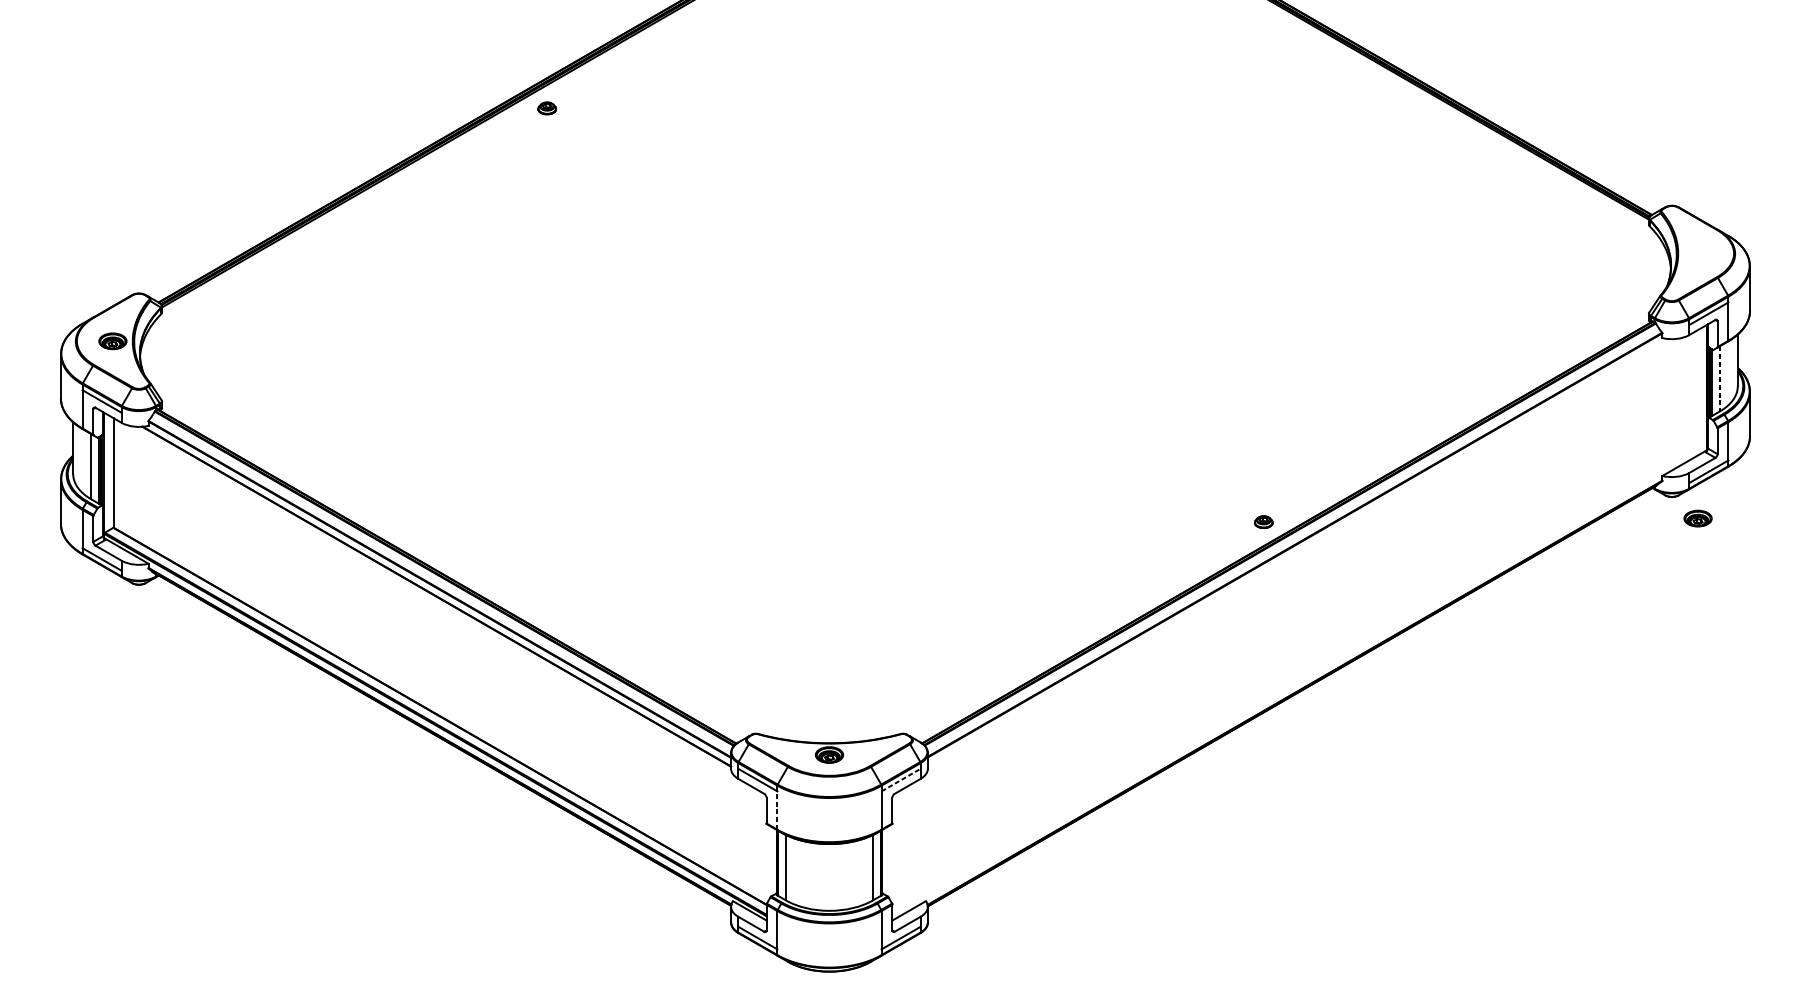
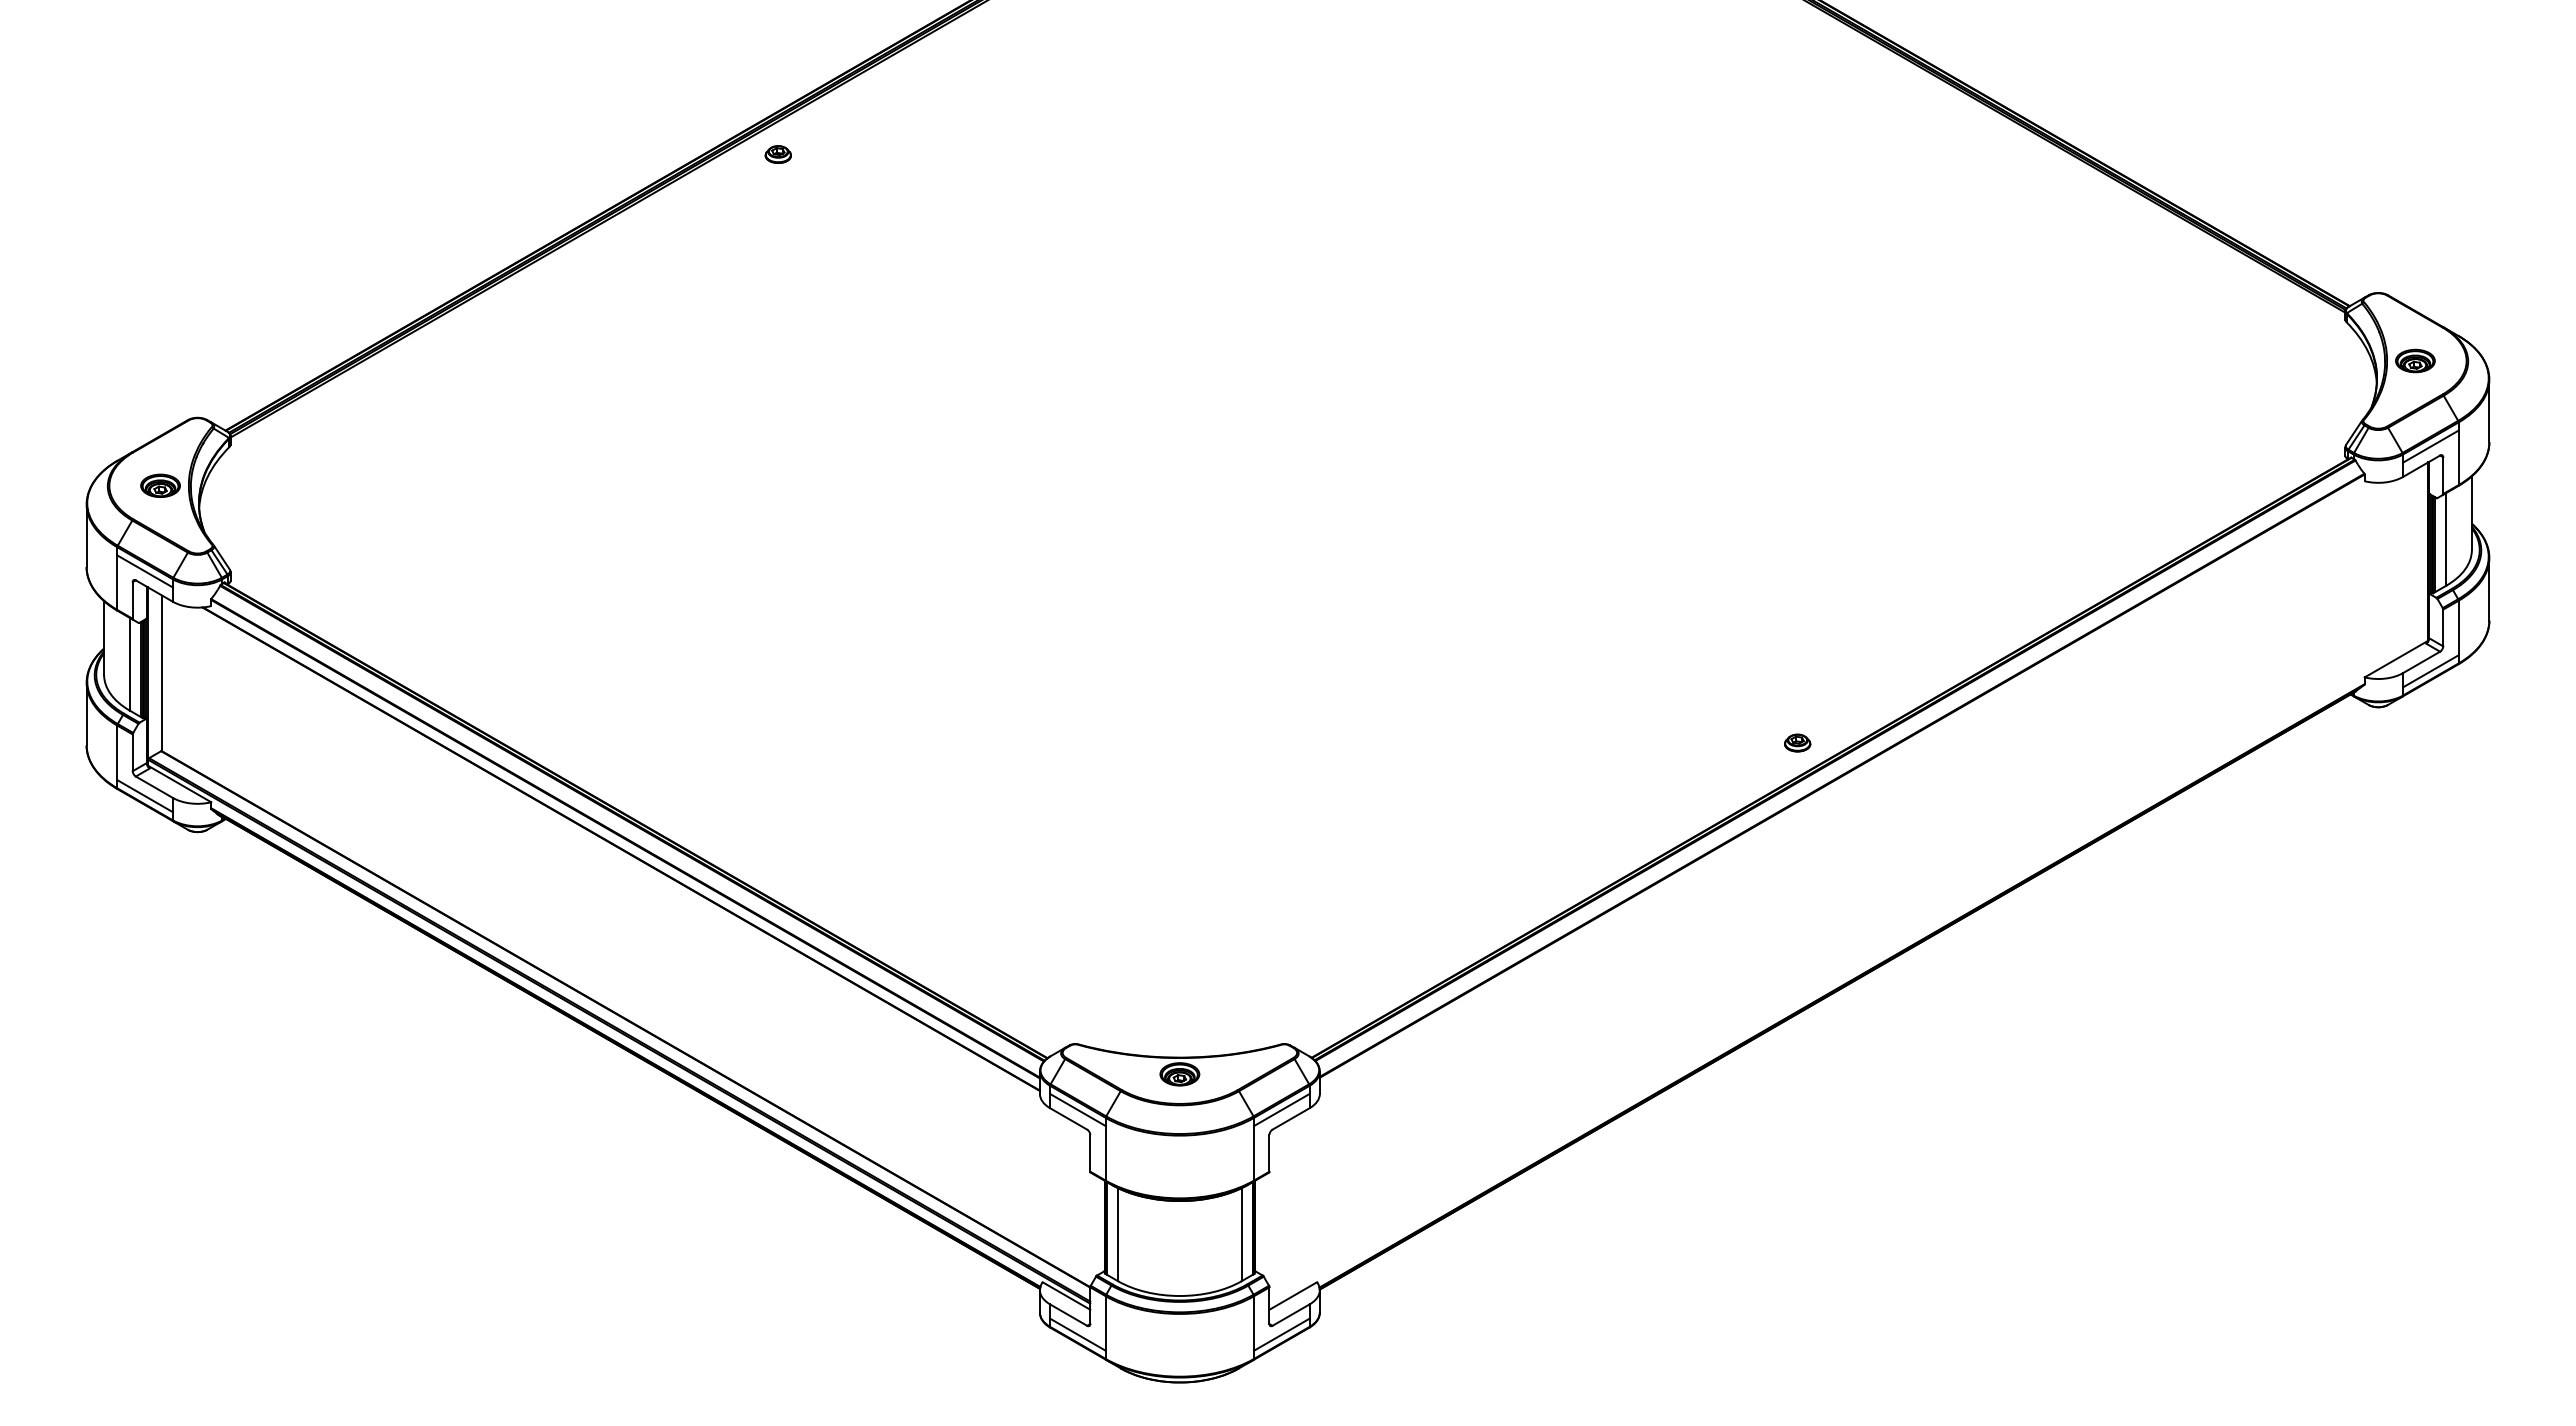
line: (1719, 379) -> (2446, 539), dashed -> solid
part: (1698, 518) -> (2415, 360), moved
line: (901, 779) -> (1282, 1109), dashed -> solid
line: (777, 809) -> (1105, 1152), dashed -> solid

